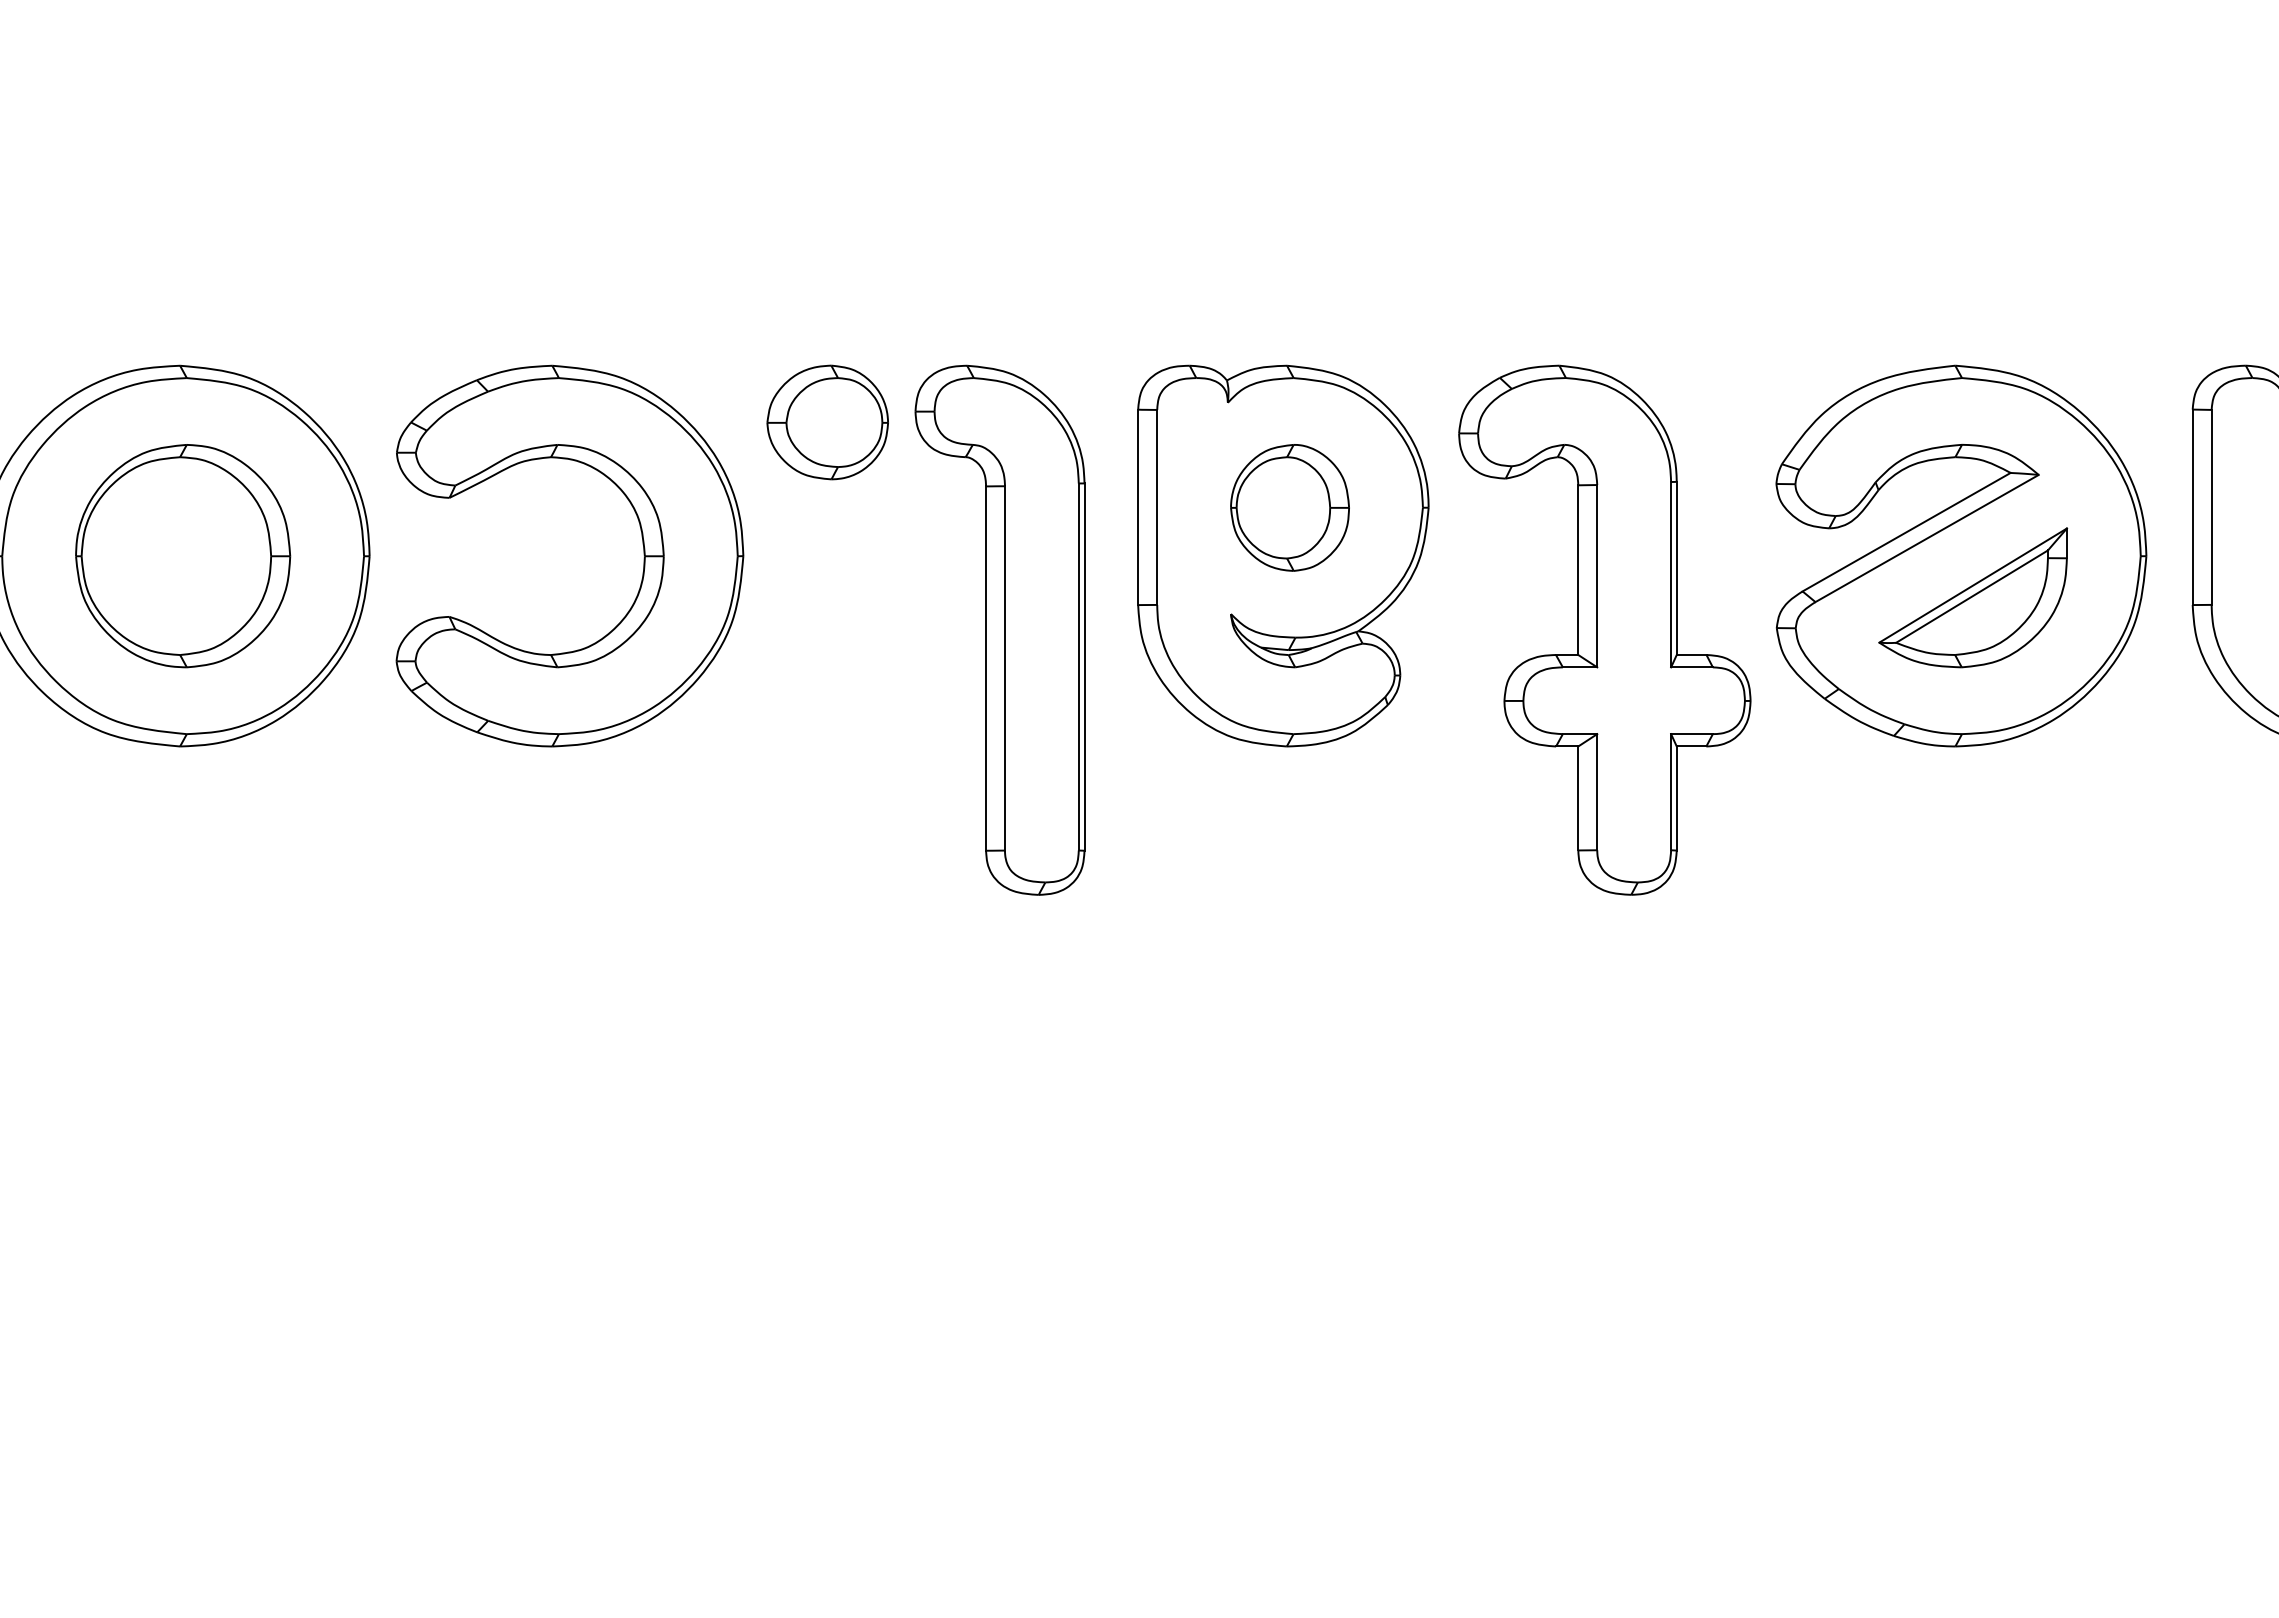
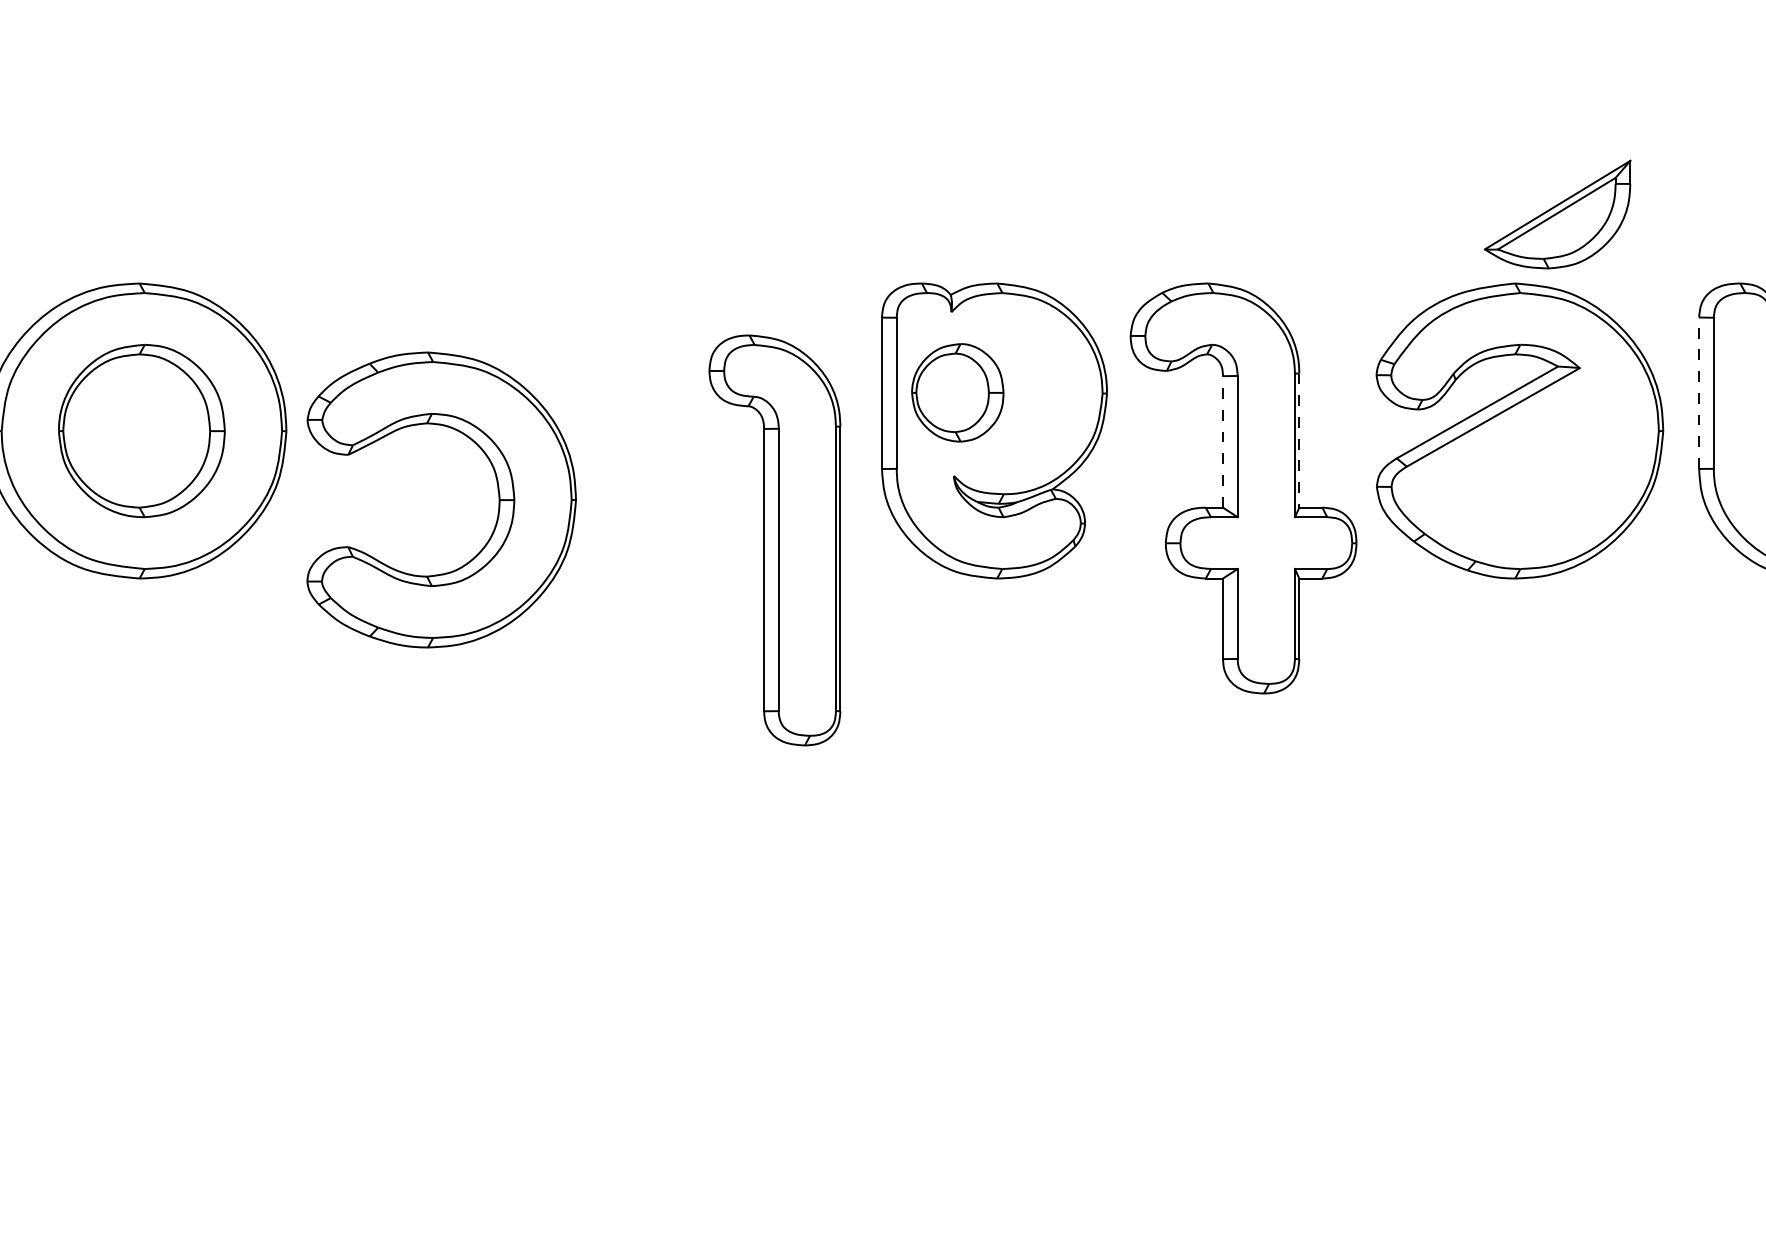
part: (827, 422) -> (641, 327), removed
part: (1289, 507) -> (957, 392), moved
line: (2192, 507) -> (1698, 393), solid -> dashed
part: (642, 544) -> (497, 491), moved
line: (1676, 568) -> (1299, 440), solid -> dashed
line: (1578, 570) -> (1223, 442), solid -> dashed
part: (1973, 597) -> (1557, 214), moved
part: (999, 629) -> (774, 539), moved

